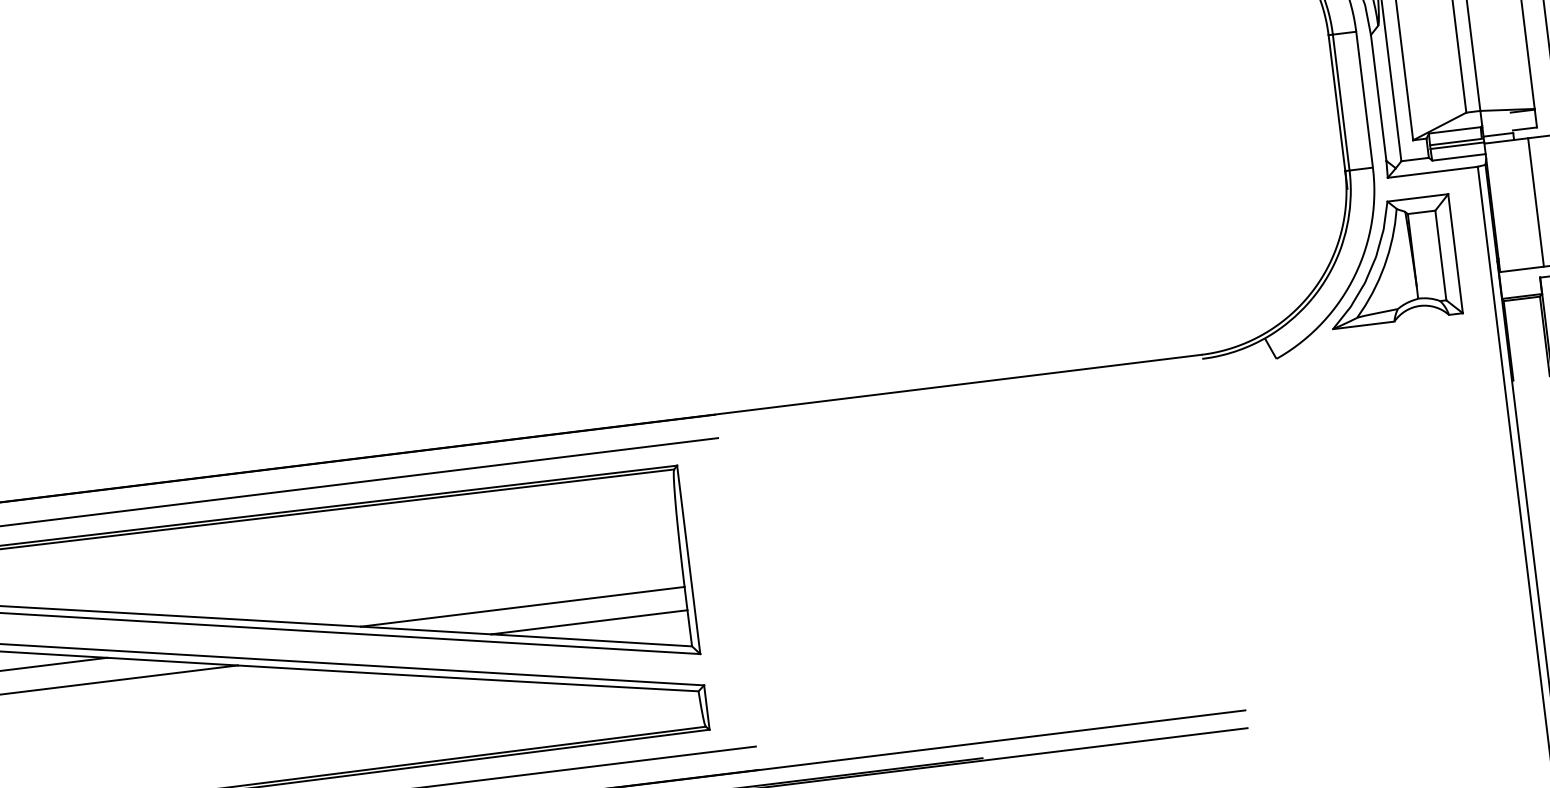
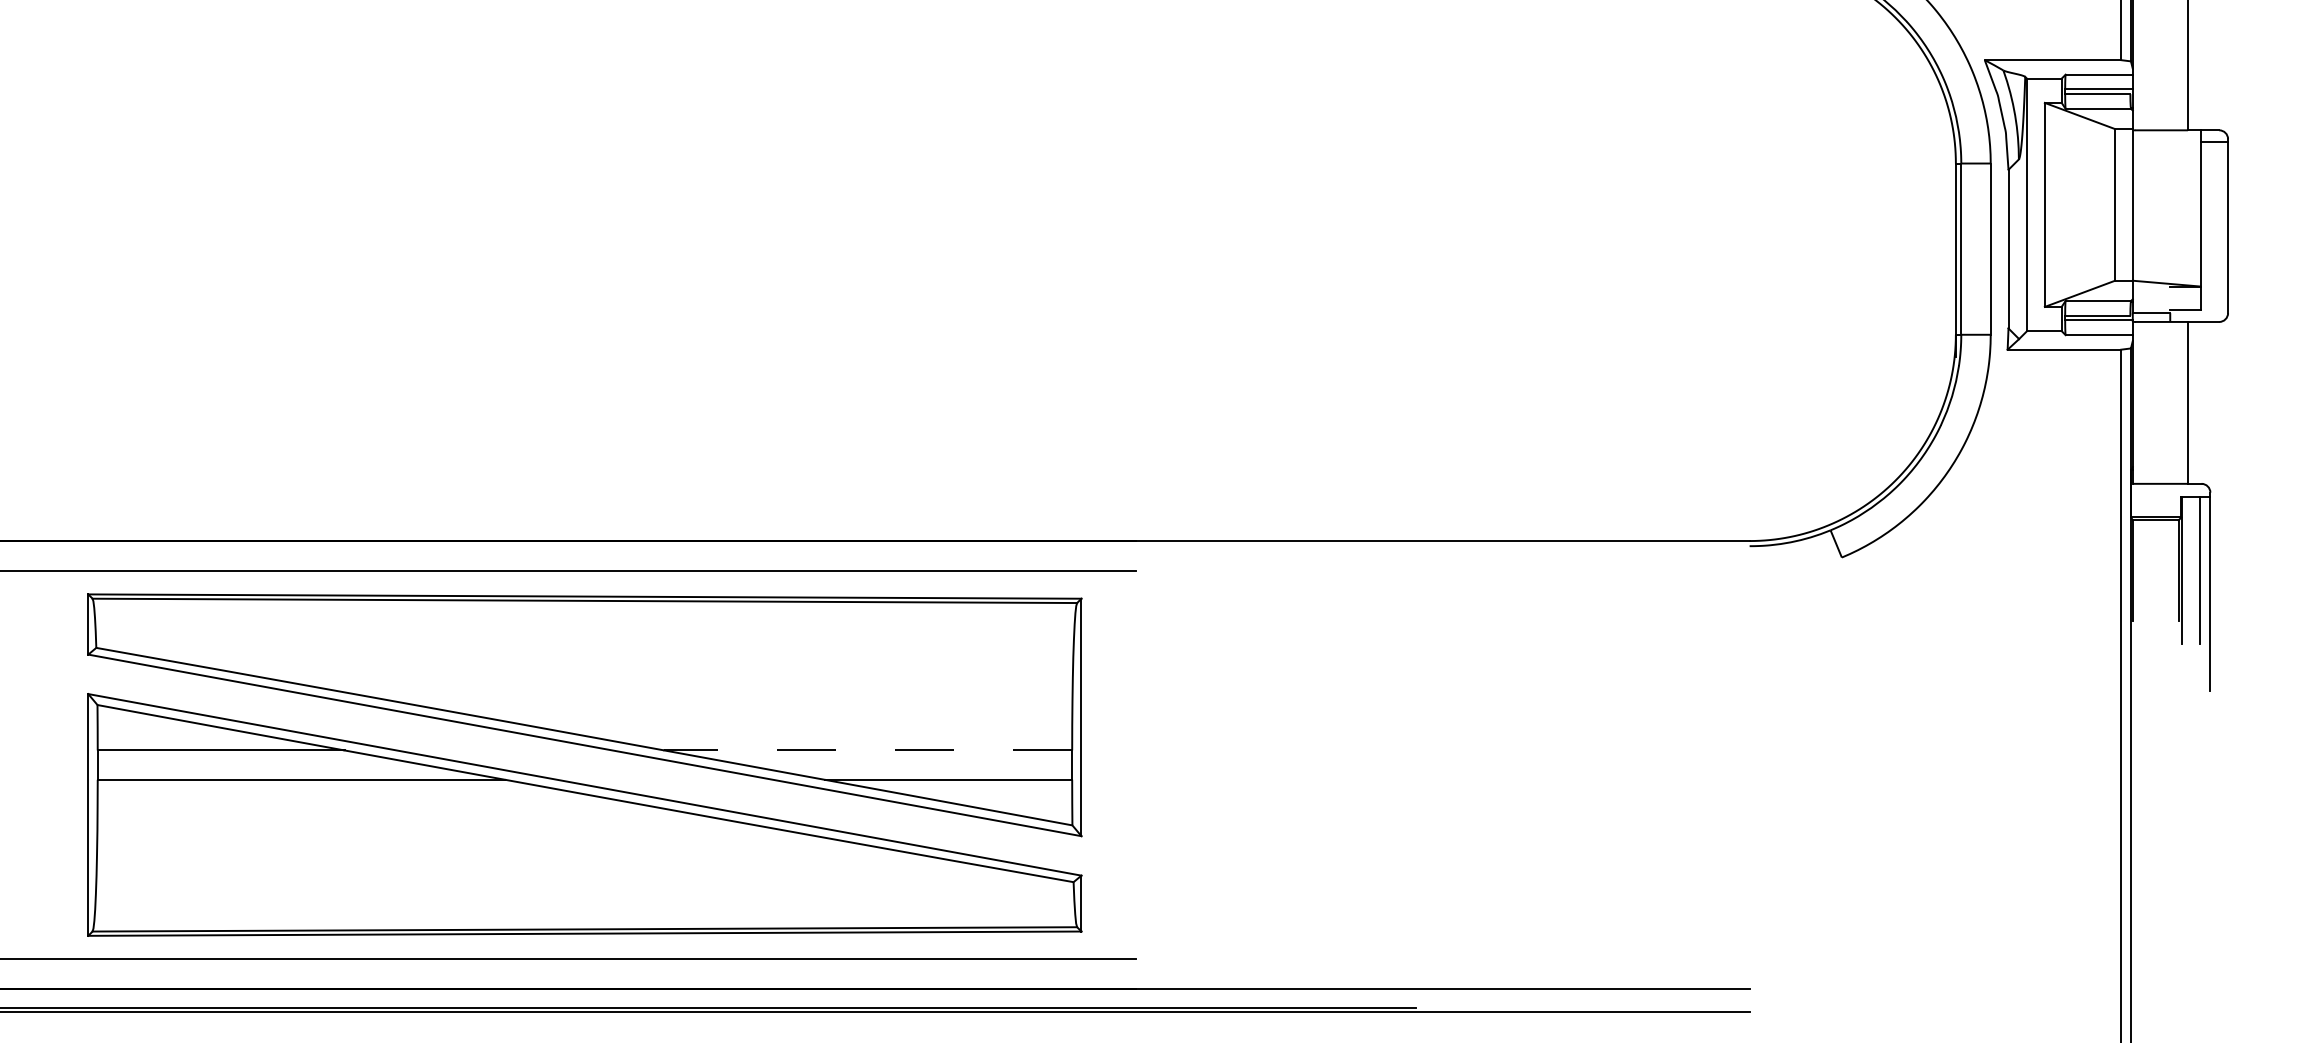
part: (1390, 261) -> (1998, 454), removed
line: (523, 606) -> (868, 750), solid -> dashed

